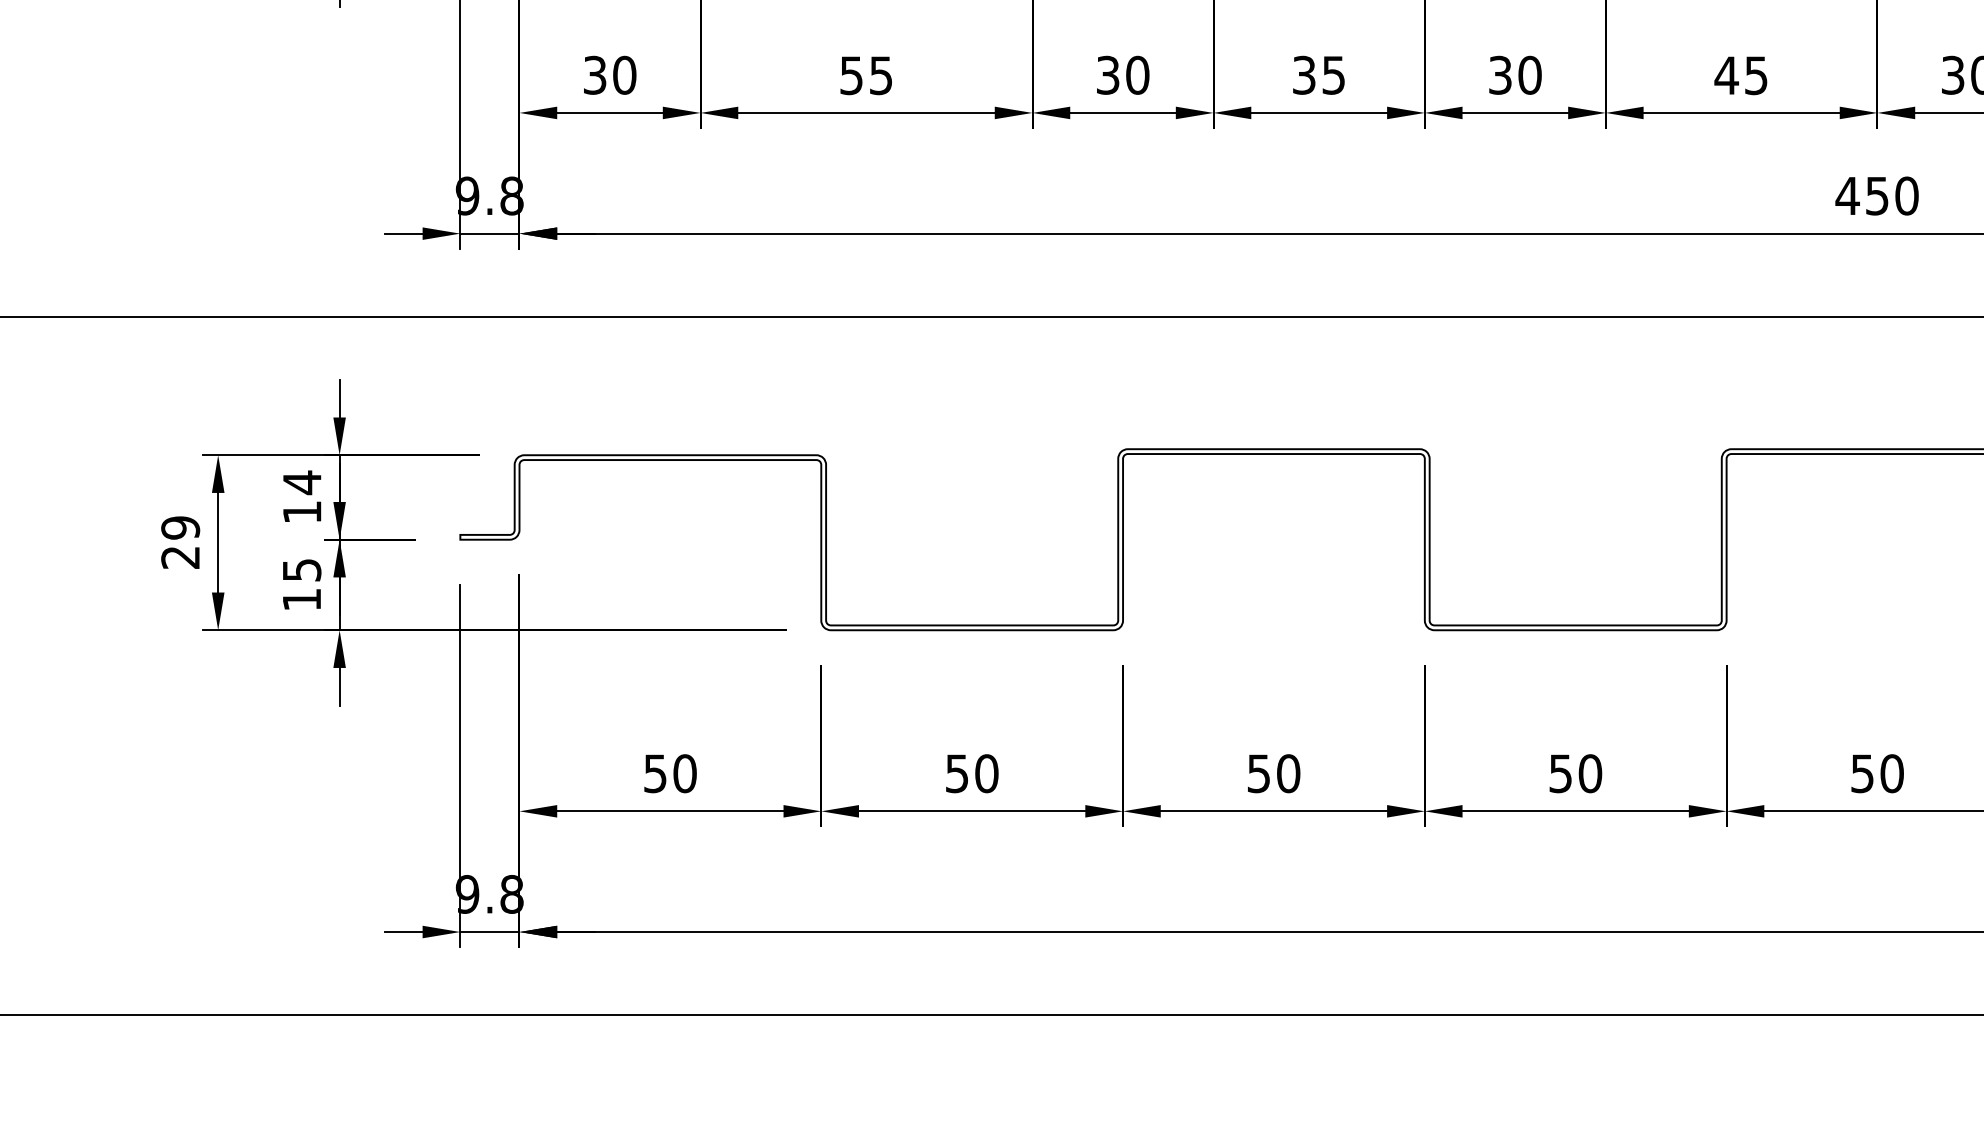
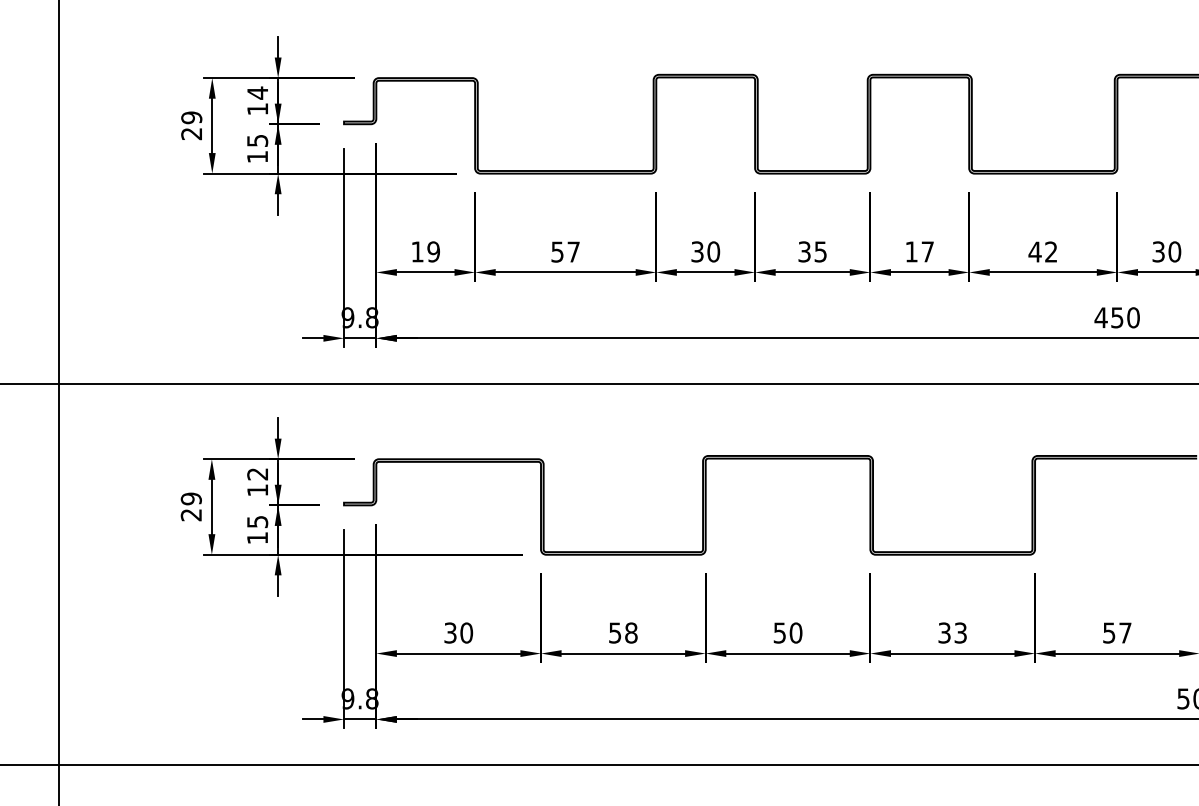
text: (609, 74) -> (425, 251), 30 -> 19
text: (880, 74) -> (573, 251), 55 -> 57
text: (1514, 74) -> (919, 251), 30 -> 17
text: (1756, 74) -> (1051, 251), 45 -> 42
text: (301, 481) -> (257, 473), 14 -> 12
text: (655, 772) -> (450, 632), 50 -> 30
text: (987, 772) -> (631, 632), 50 -> 58
text: (1577, 772) -> (953, 632), 50 -> 33
text: (1892, 772) -> (1125, 632), 50 -> 57

